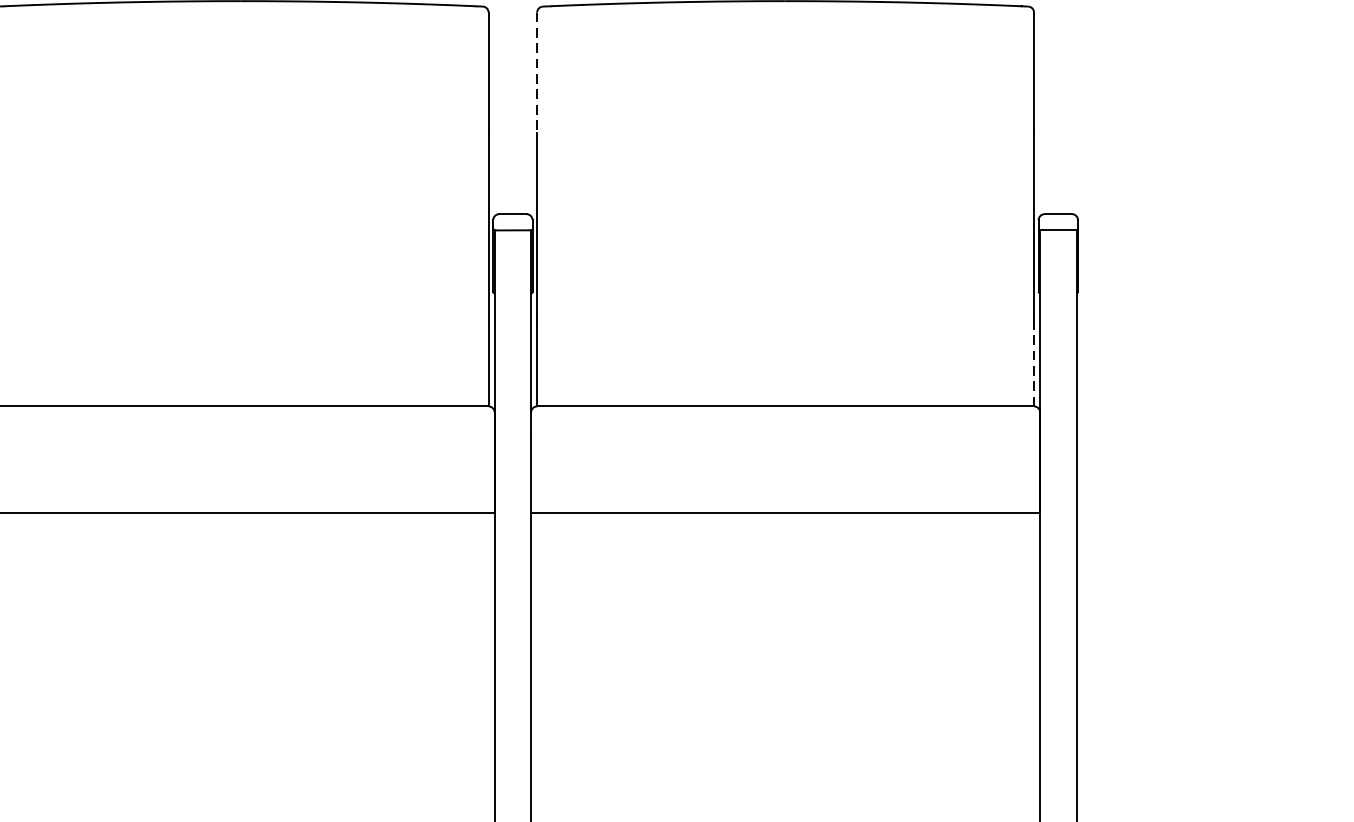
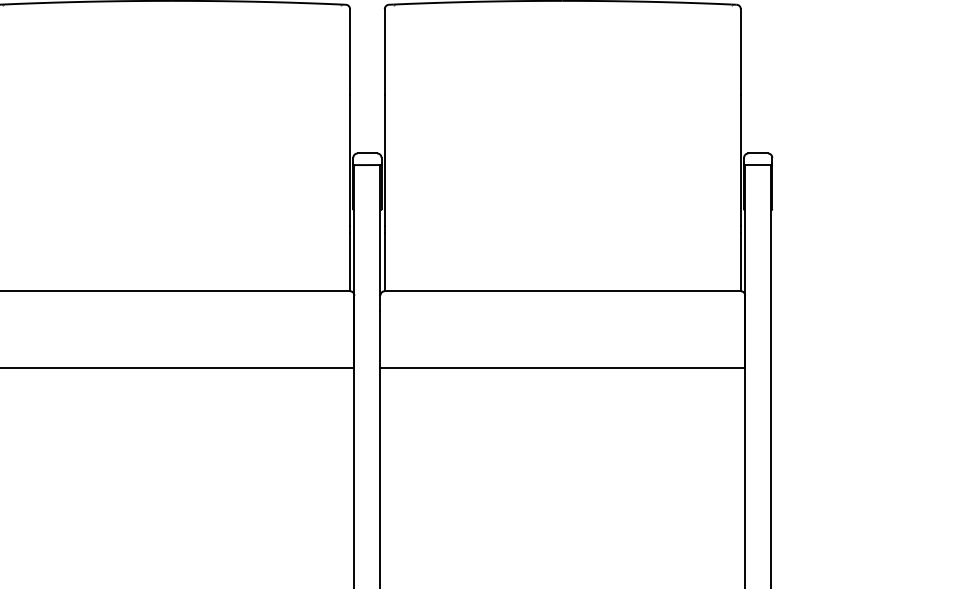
line: (536, 73) -> (384, 52), dashed -> solid
line: (1033, 364) -> (740, 261), dashed -> solid

